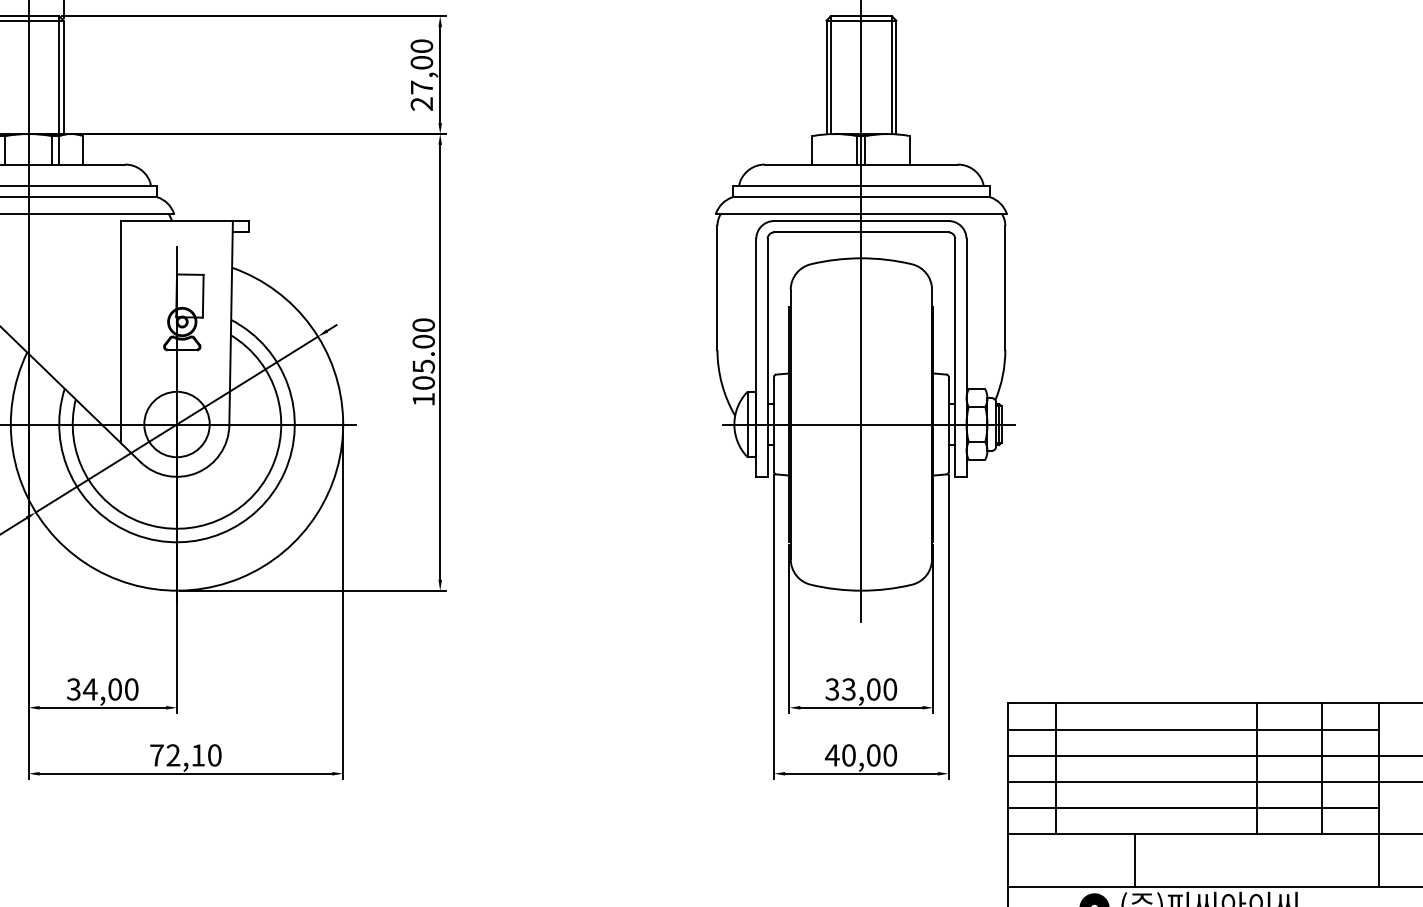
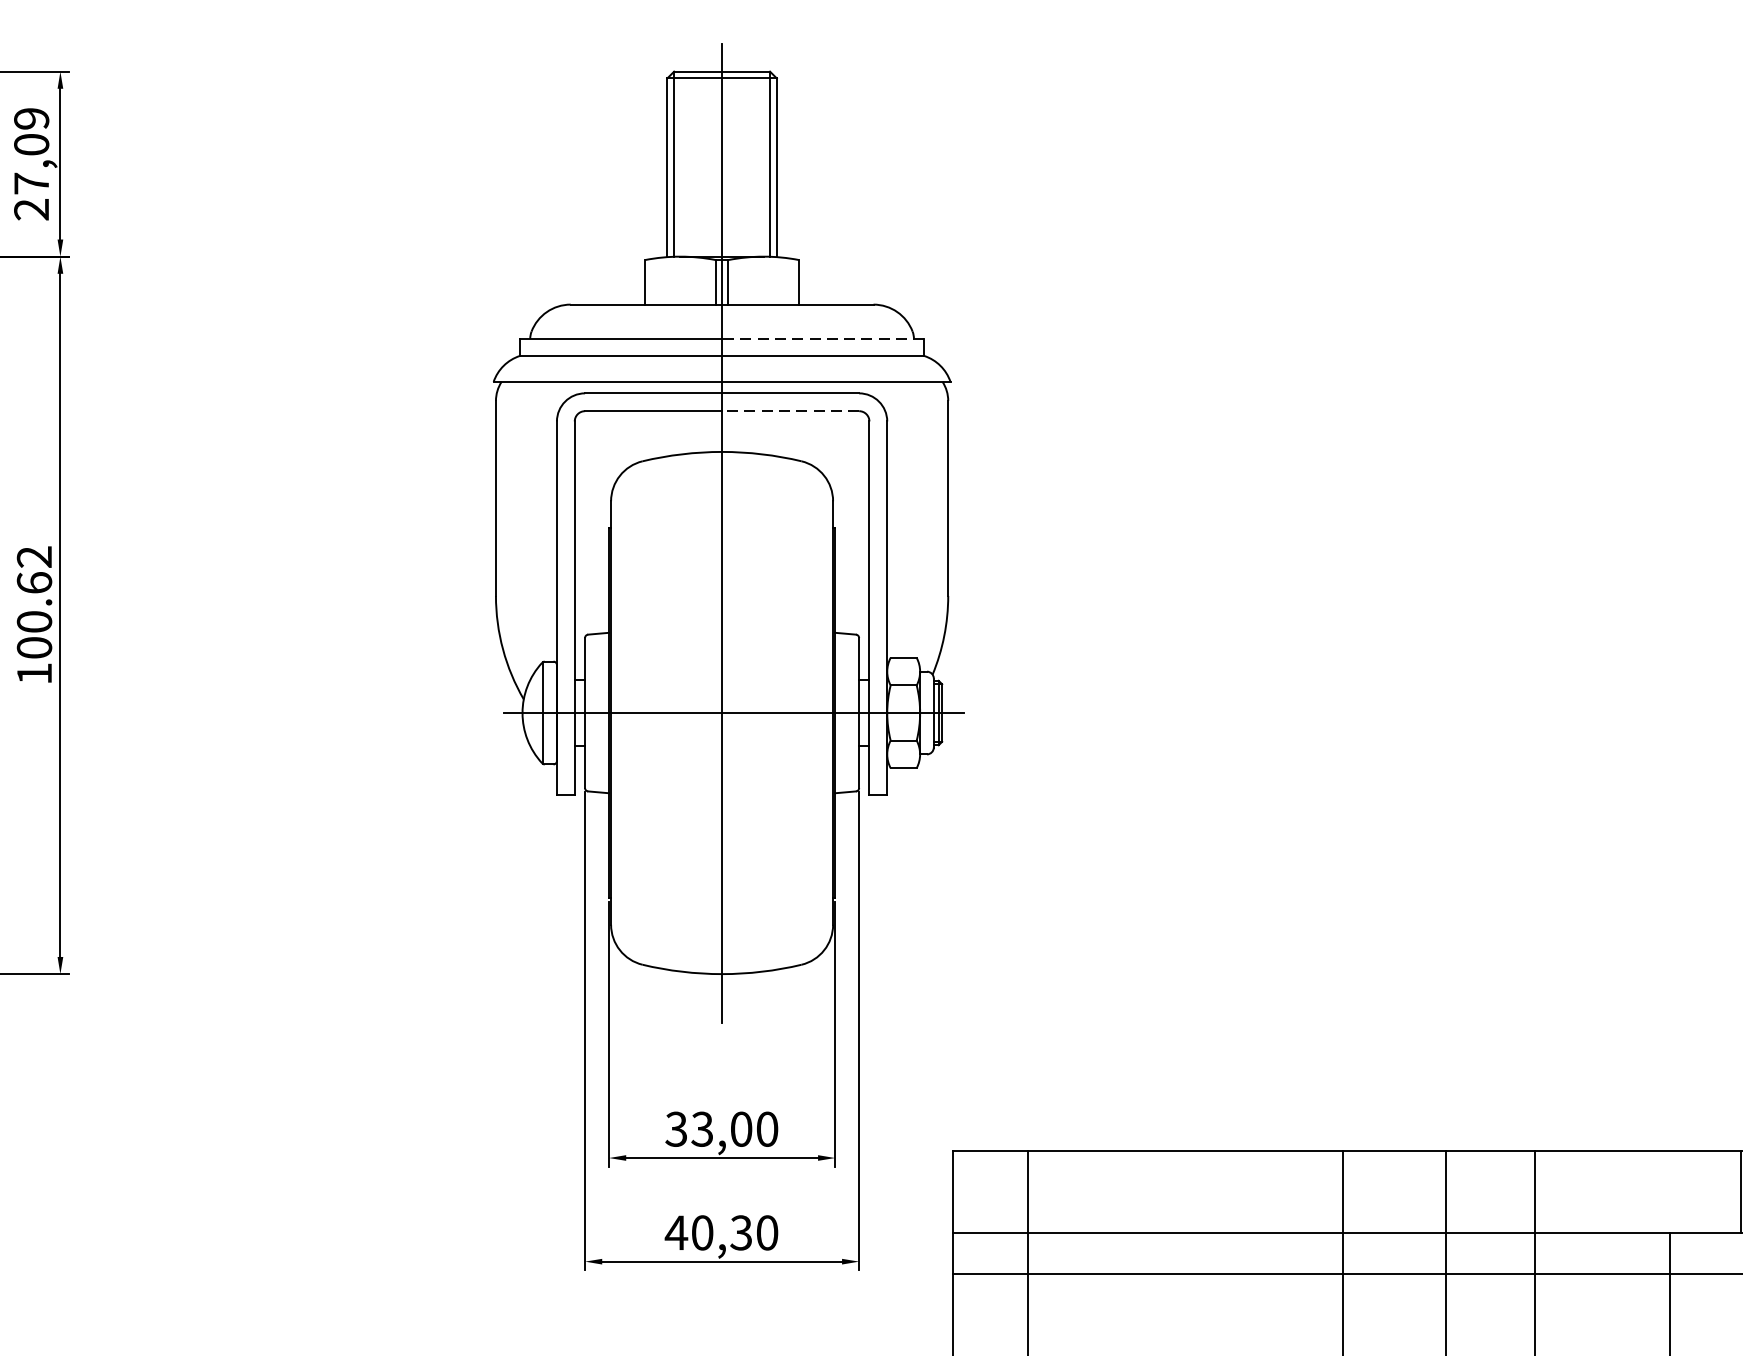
text: (421, 46) -> (30, 119), 27,00 -> 27,09
line: (925, 186) -> (822, 339), solid -> dashed
line: (905, 232) -> (791, 411), solid -> dashed
text: (423, 345) -> (34, 588), 105.00 -> 100.62
line: (1193, 729) -> (1243, 1192), removed
text: (873, 755) -> (741, 1233), 40,00 -> 40,30
line: (1193, 808) -> (1243, 1316), removed

